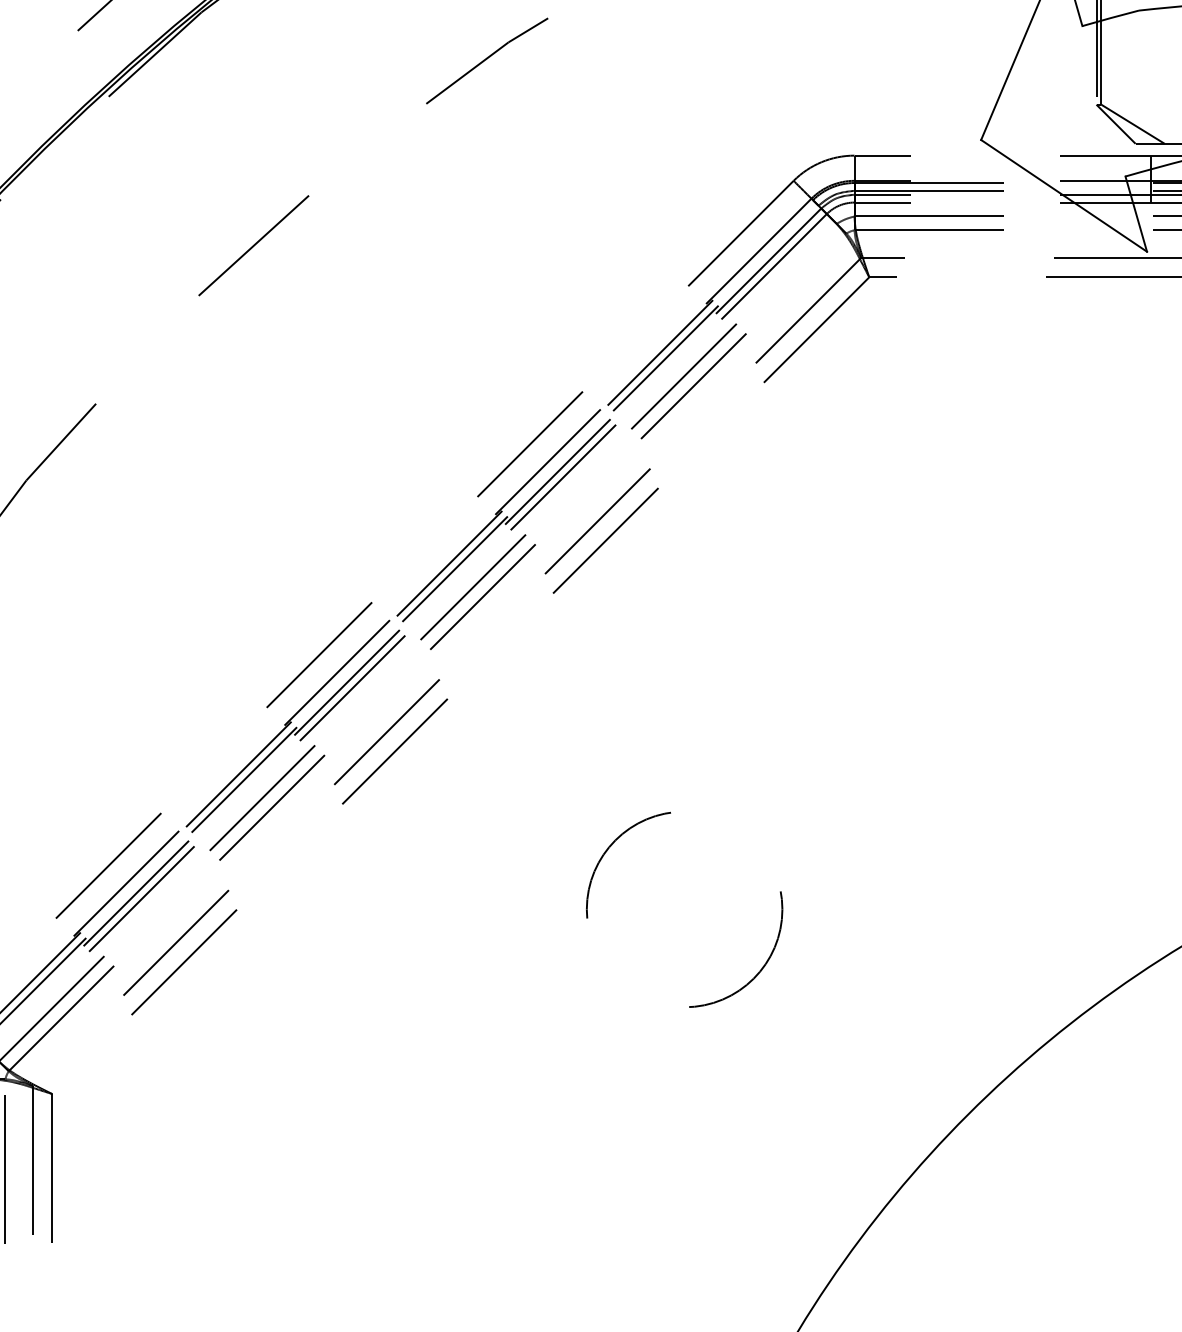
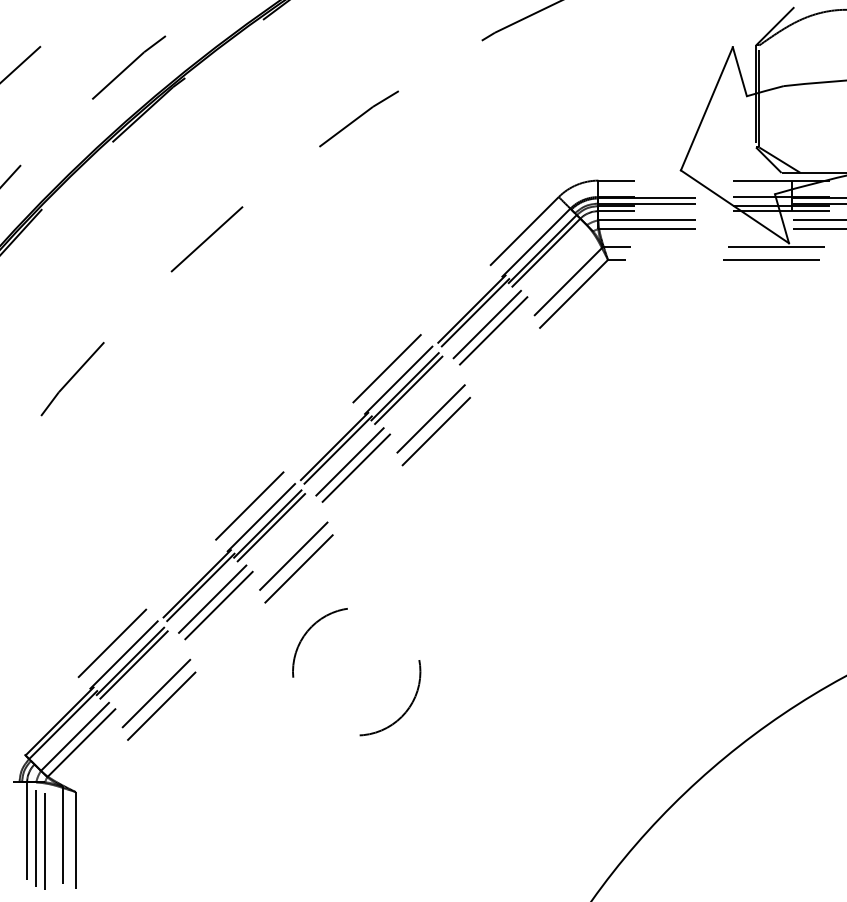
circle: (684, 910) -> (356, 672), moved

